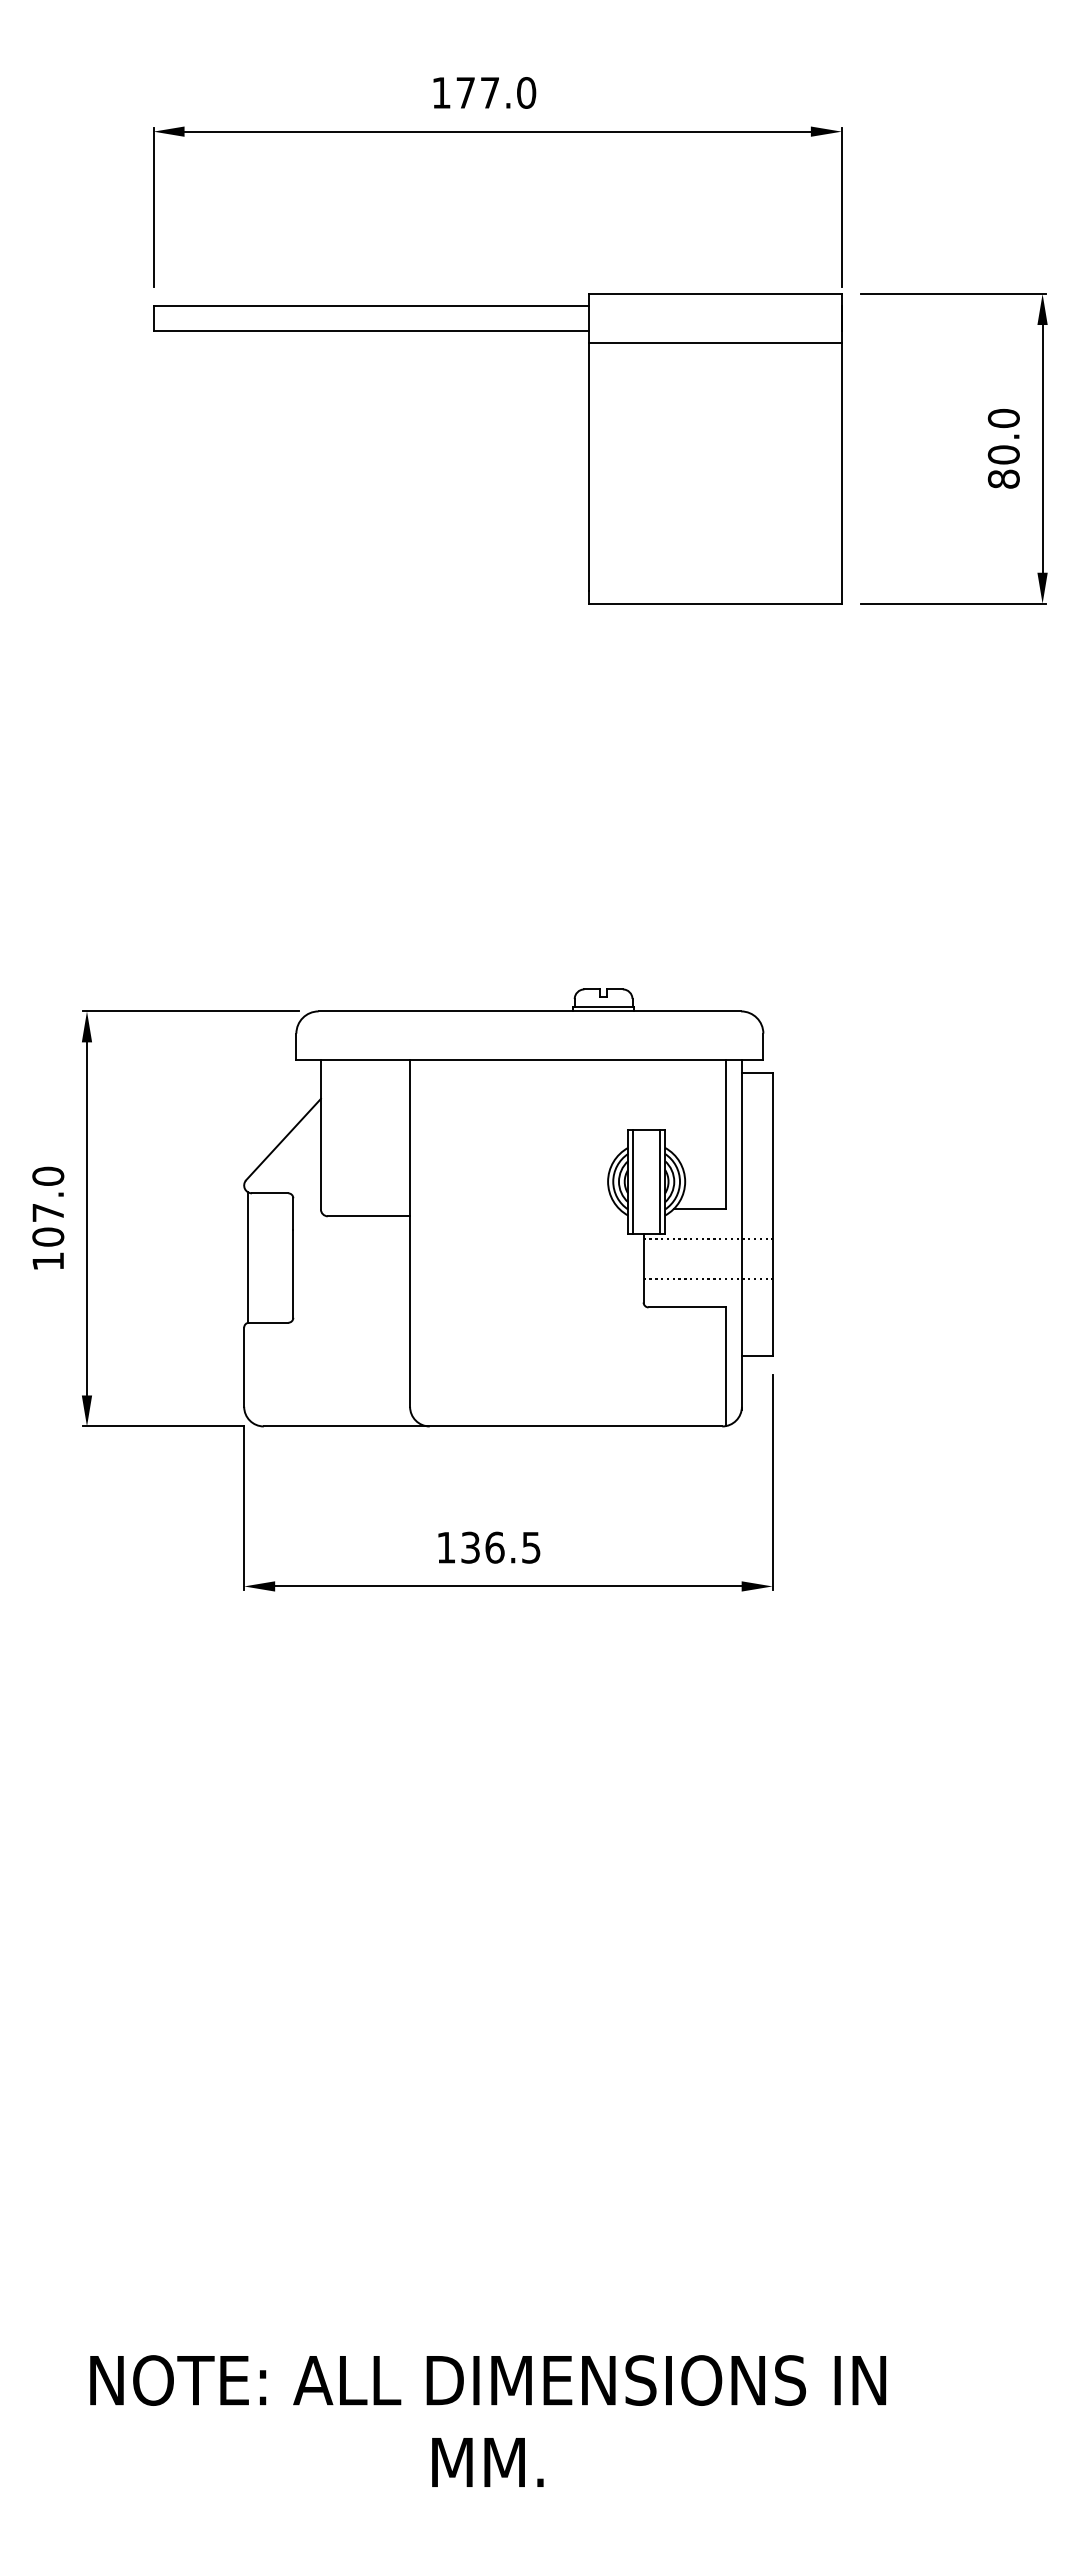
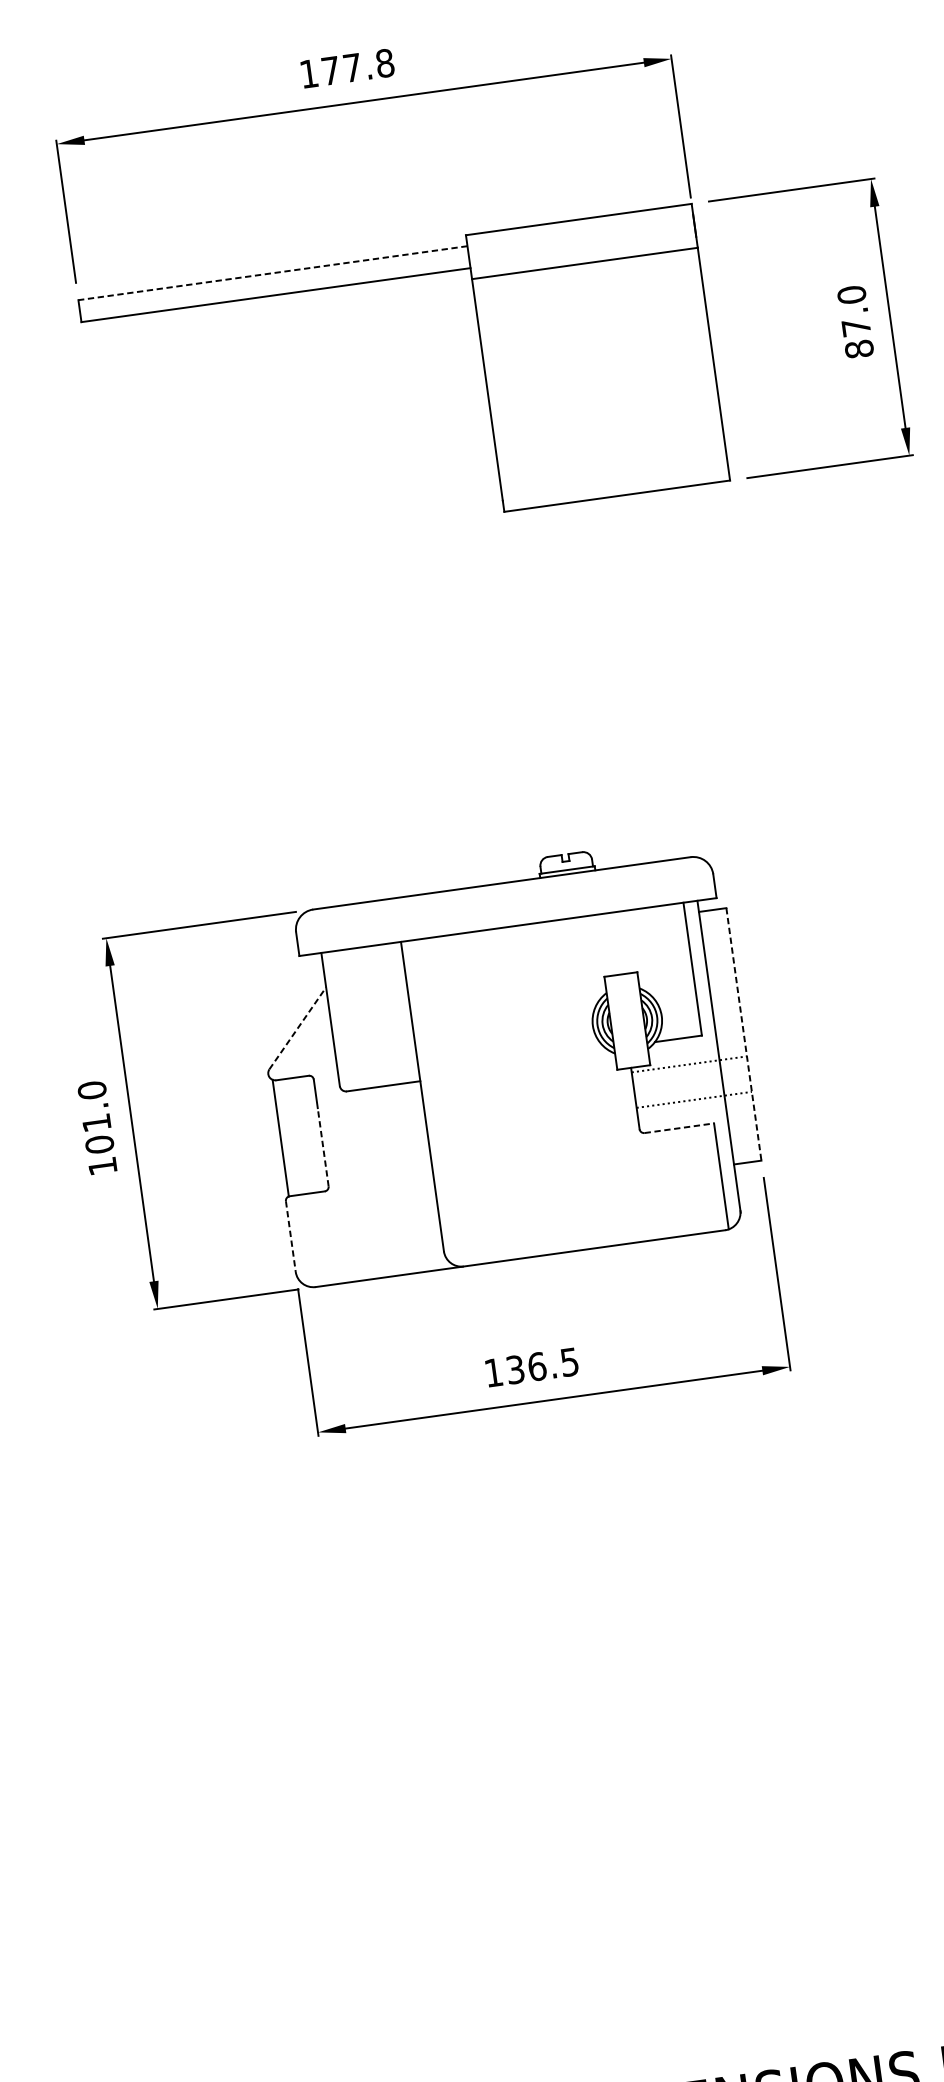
text: (526, 92) -> (385, 62), 177.0 -> 177.8
line: (371, 306) -> (273, 273), solid -> dashed
text: (1003, 454) -> (855, 327), 80.0 -> 87.0
line: (283, 1139) -> (297, 1028), solid -> dashed
line: (632, 1181) -> (614, 1022), removed
line: (659, 1181) -> (638, 1019), removed
text: (47, 1212) -> (95, 1122), 107.0 -> 101.0
line: (772, 1214) -> (743, 1034), solid -> dashed
line: (293, 1274) -> (323, 1147), solid -> dashed
line: (687, 1307) -> (679, 1128), solid -> dashed
line: (244, 1367) -> (291, 1236), solid -> dashed

